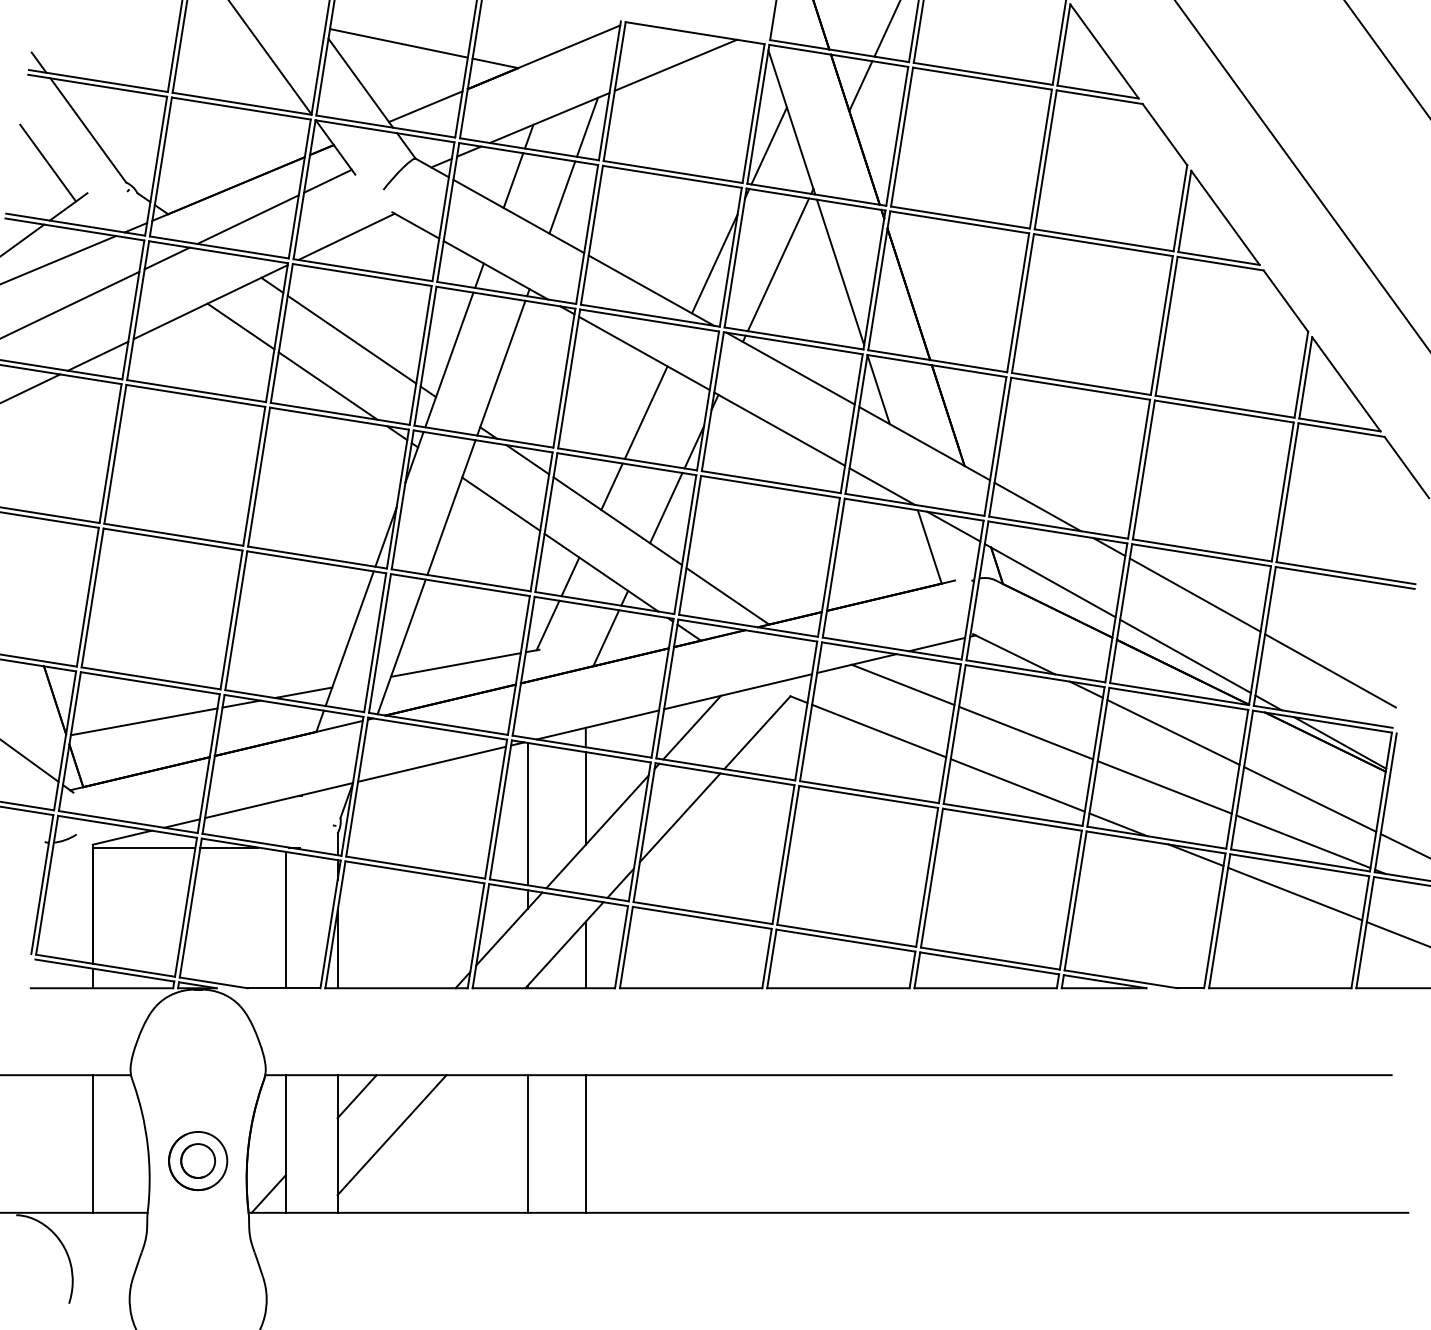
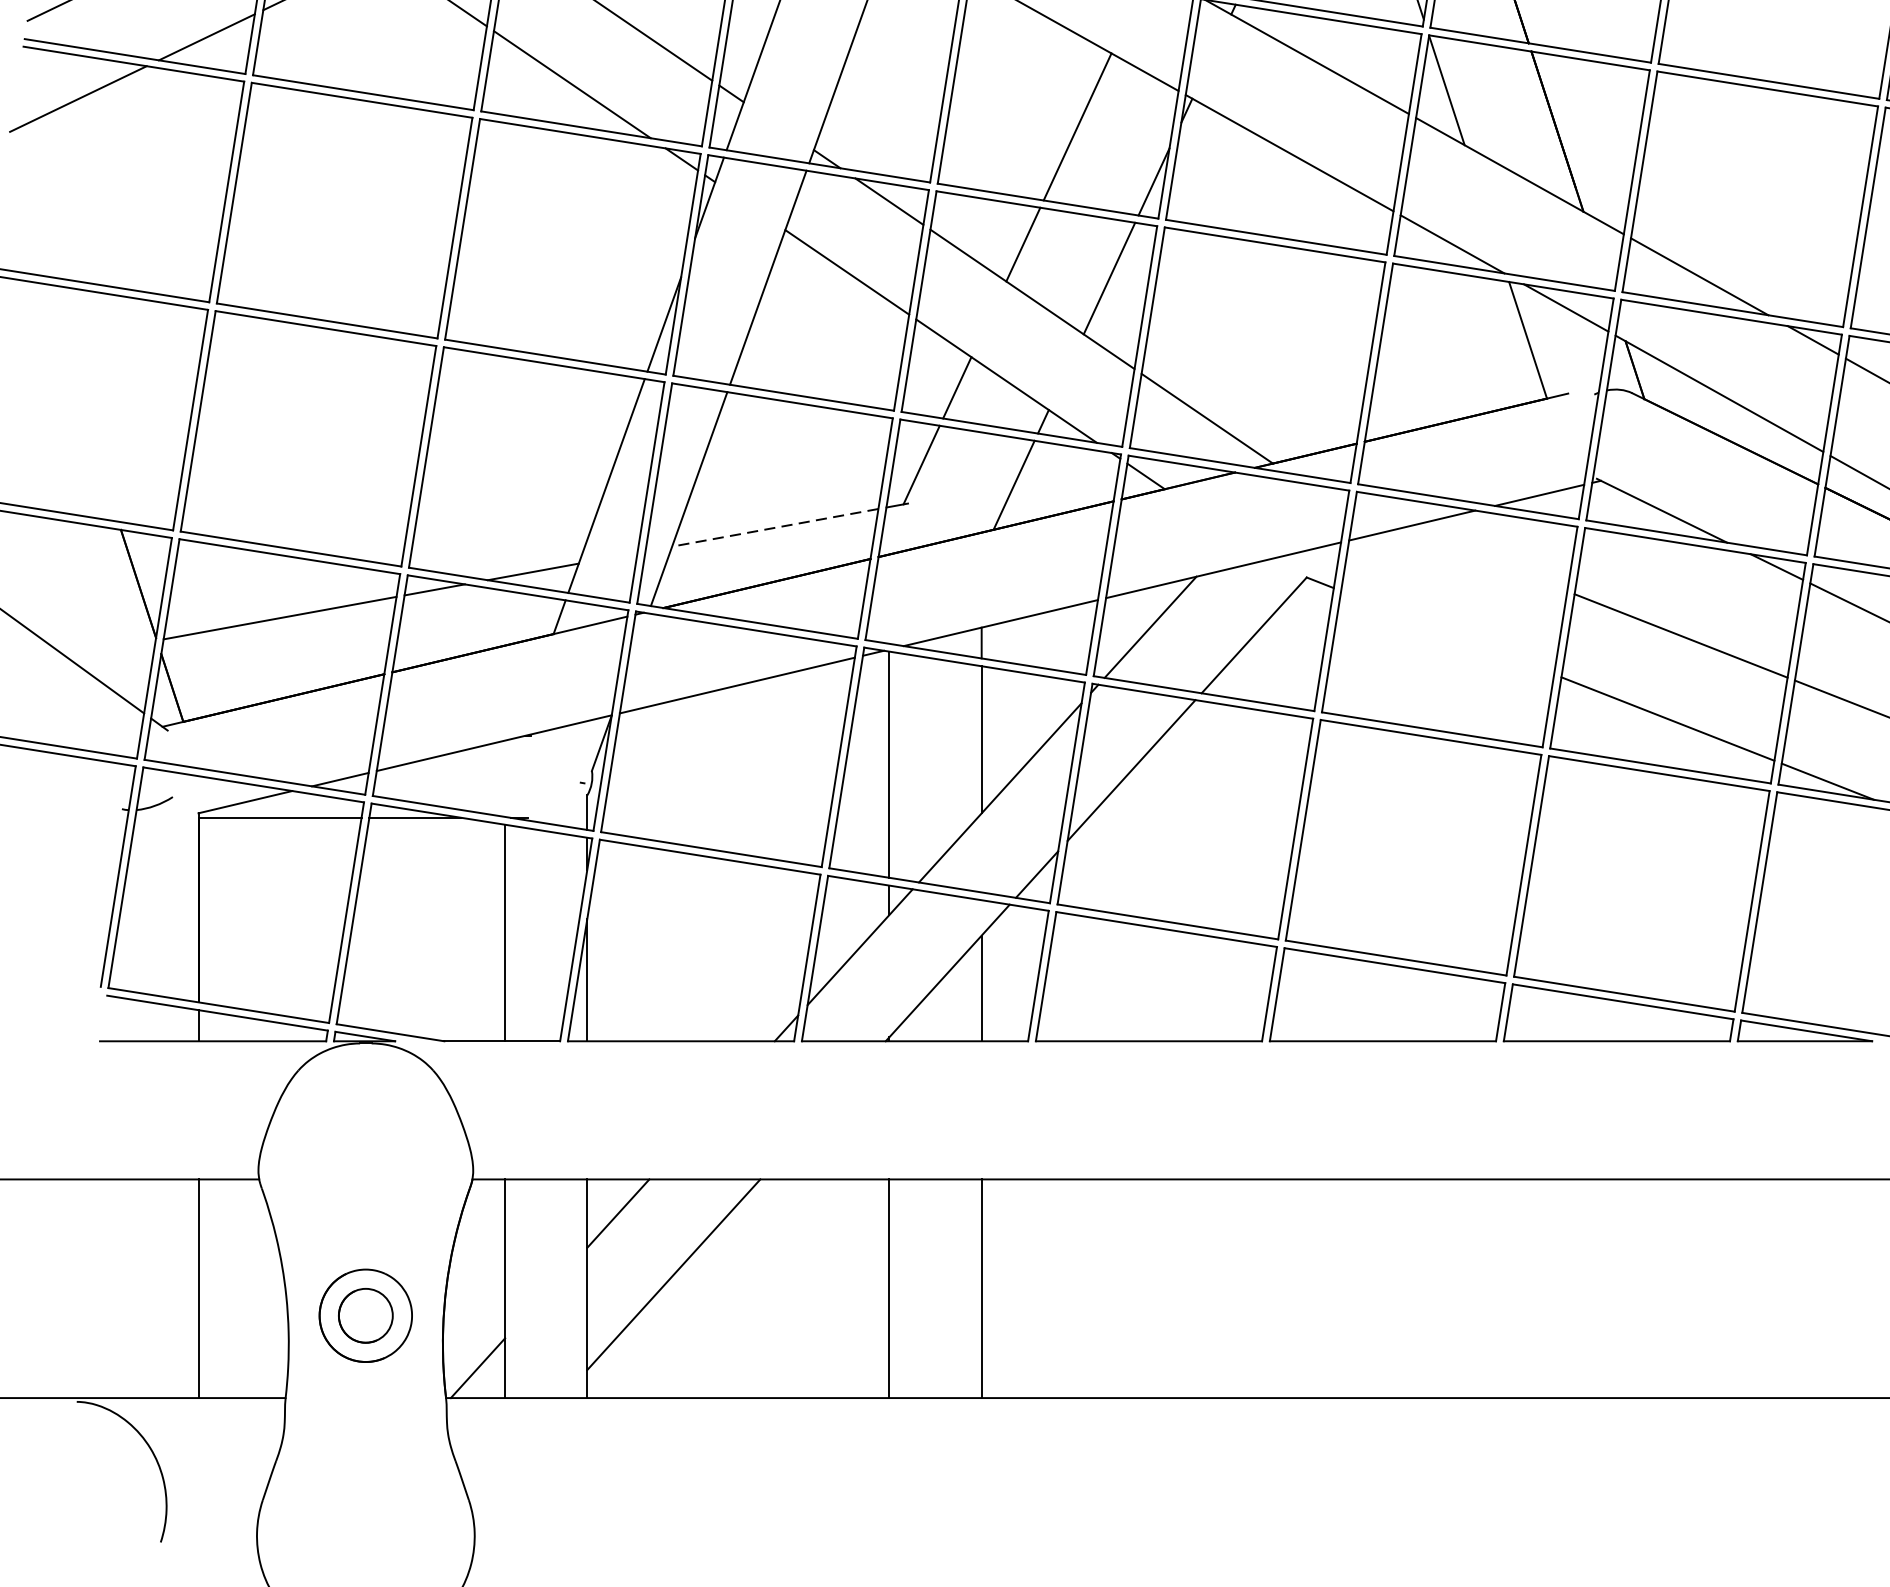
line: (455, 665) -> (774, 528), solid -> dashed
line: (902, 684) -> (1484, 558), removed
line: (879, 730) -> (1448, 631), removed

